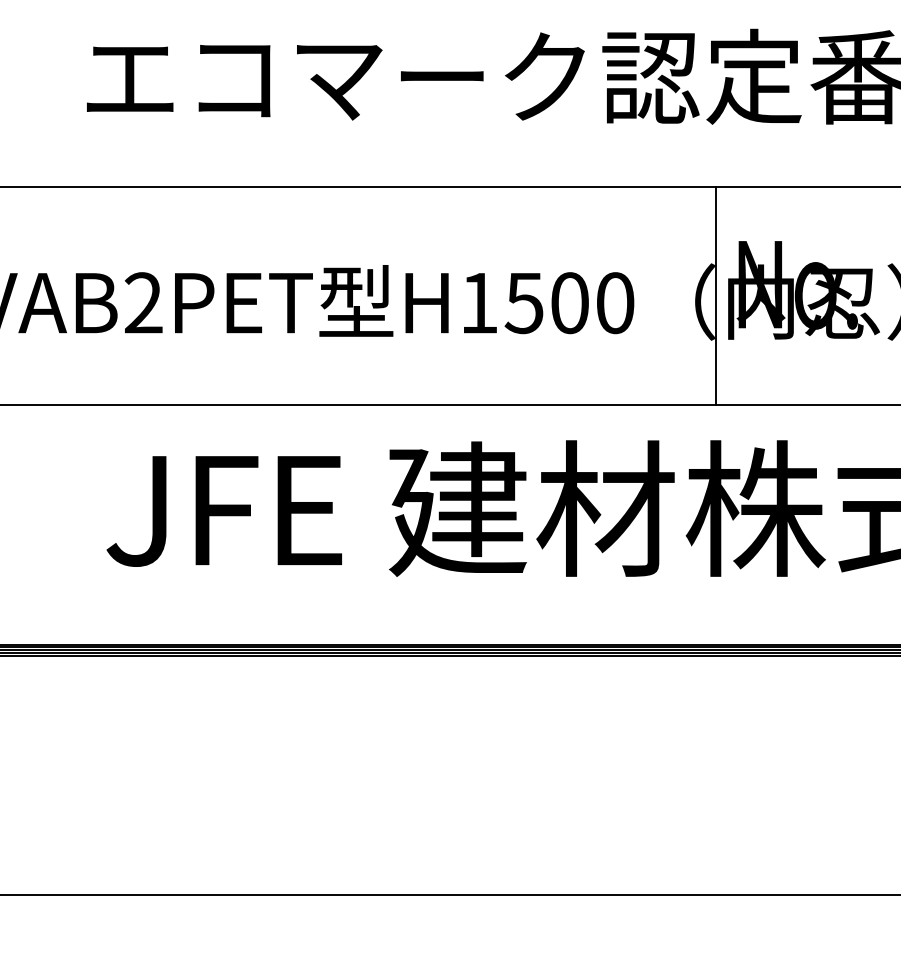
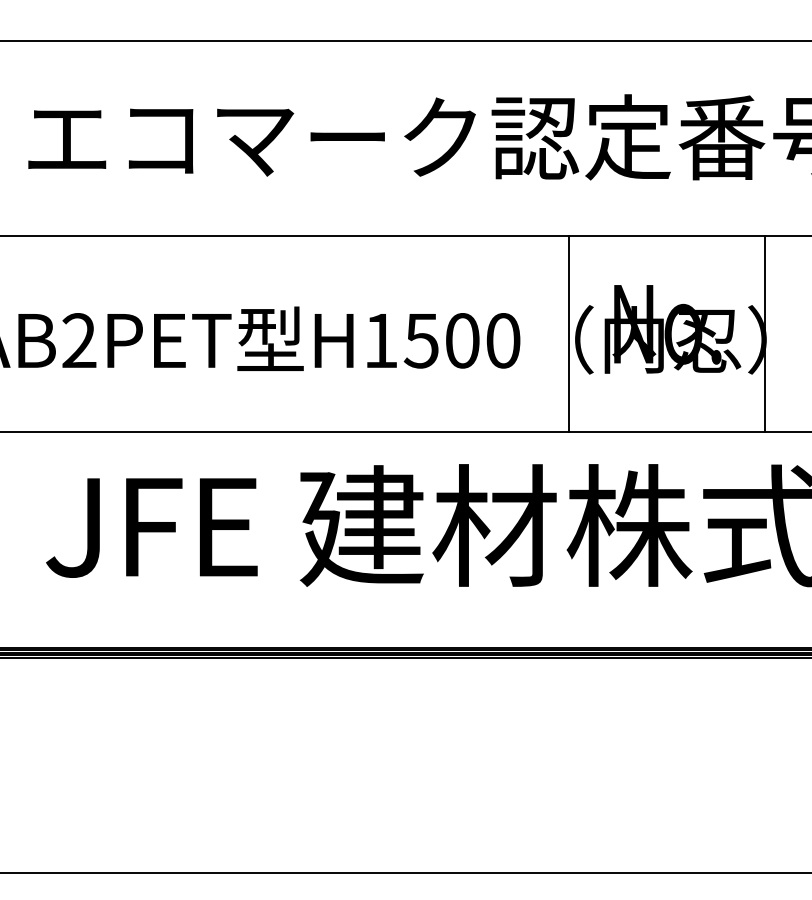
line: (715, 296) -> (568, 334), moved

